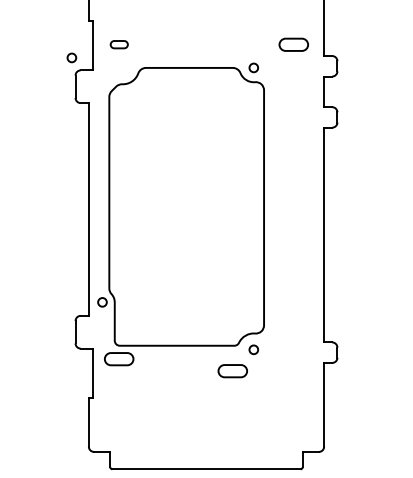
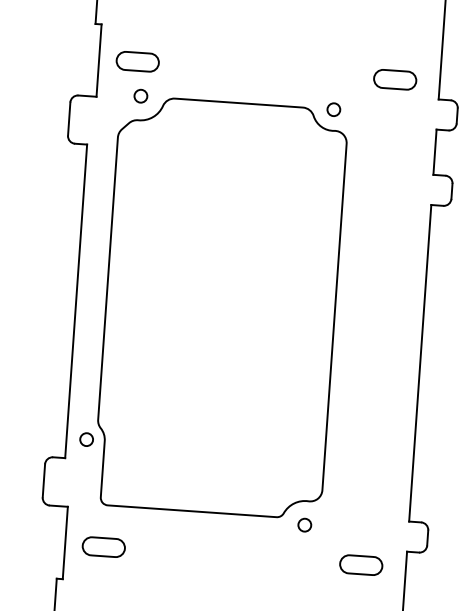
part: (119, 44) -> (138, 61), size x1.67
circle: (71, 57) -> (140, 95), moved
part: (119, 359) -> (104, 547), moved
part: (232, 371) -> (360, 565), moved

